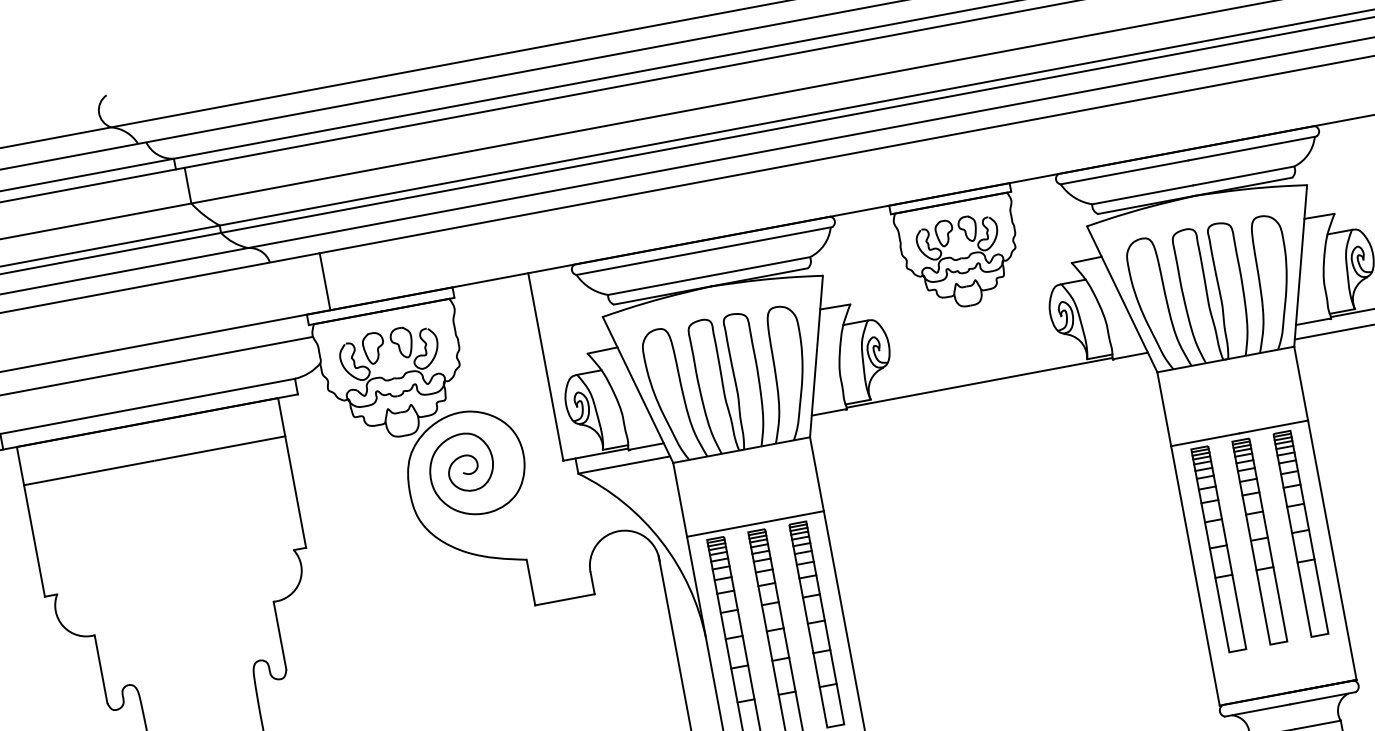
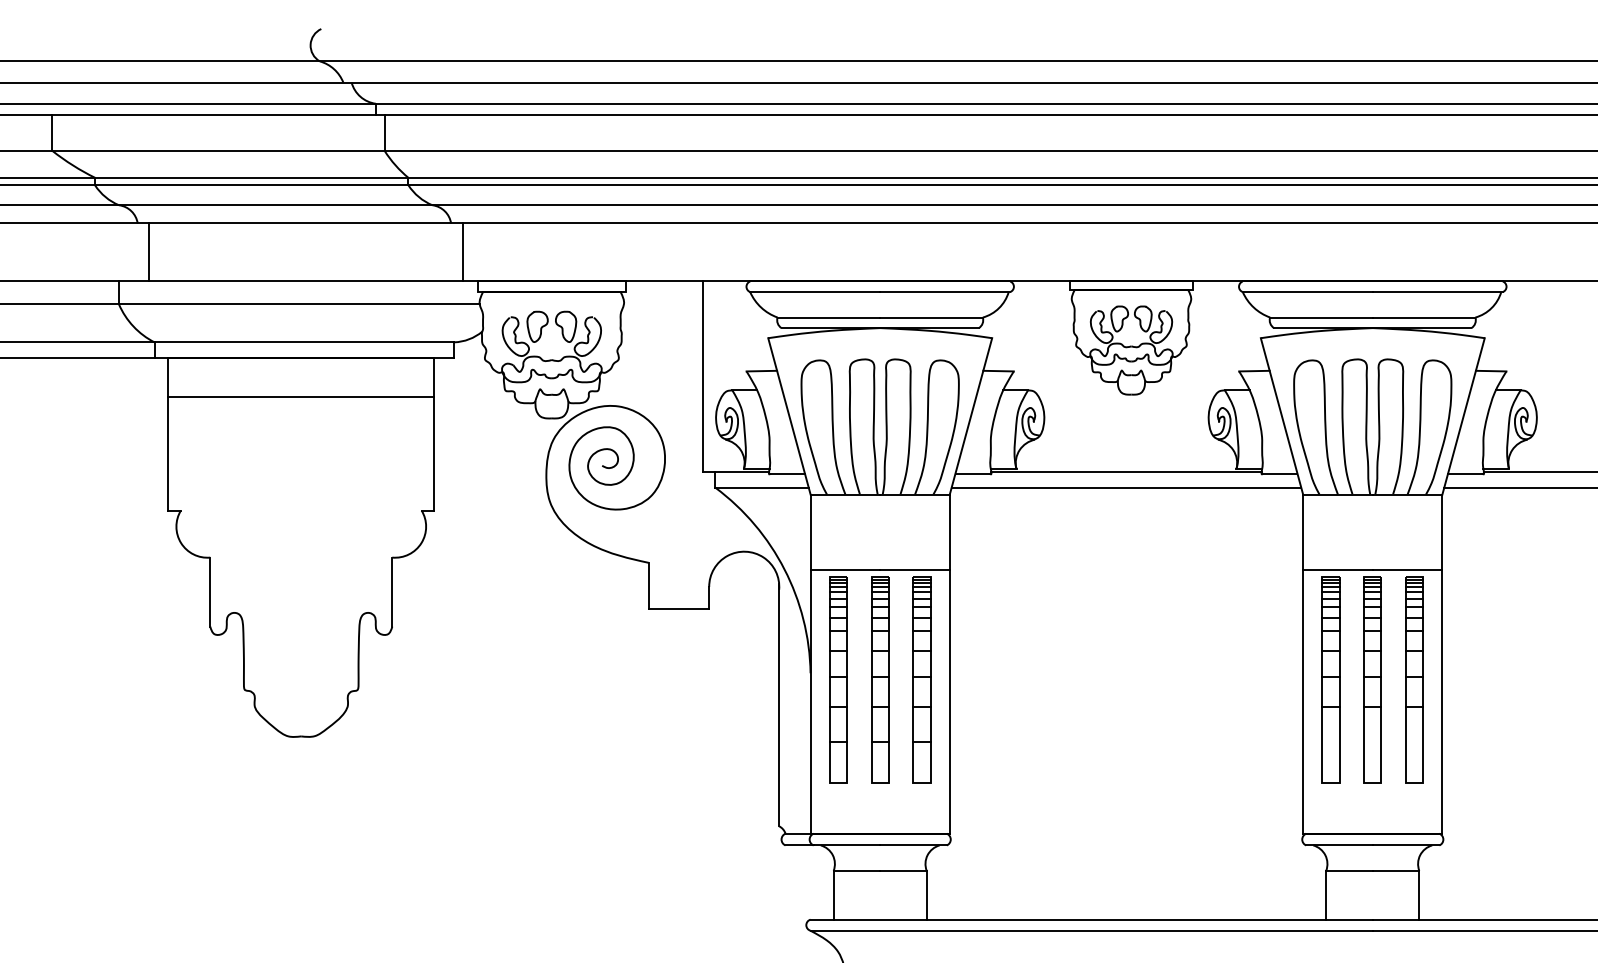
line: (324, 281) -> (462, 252), moved
line: (982, 397) -> (1126, 487), added

